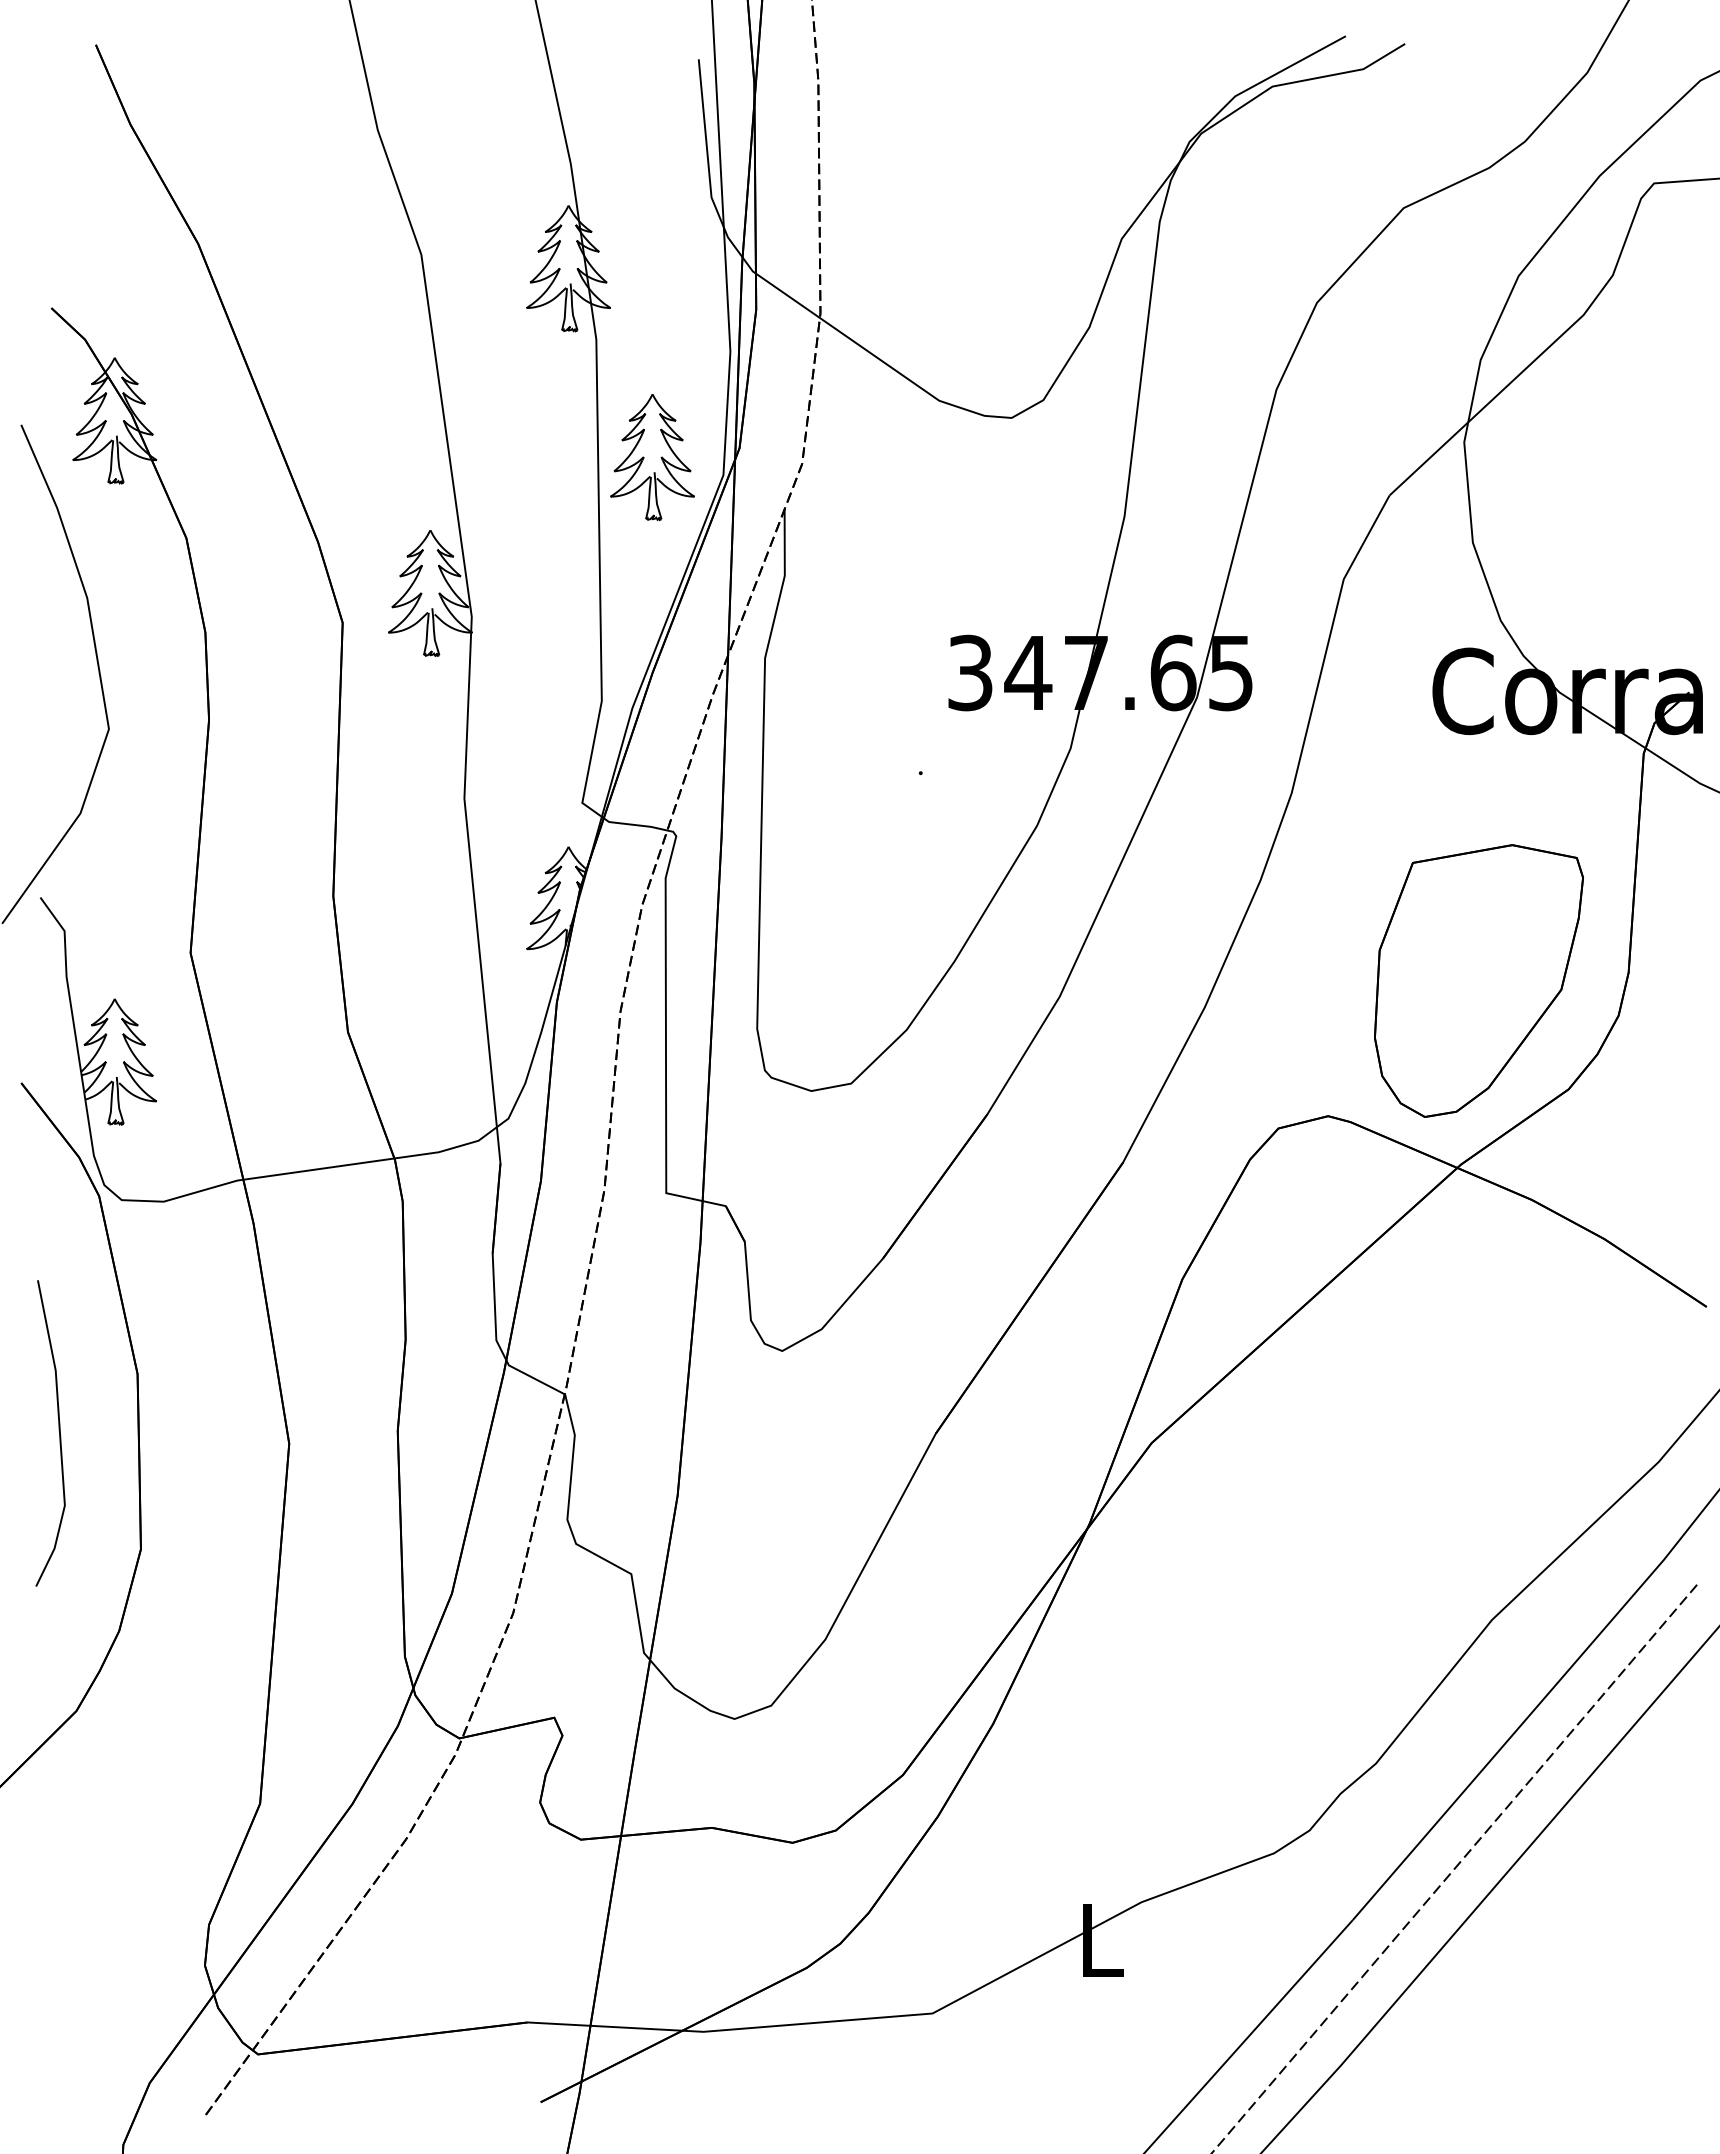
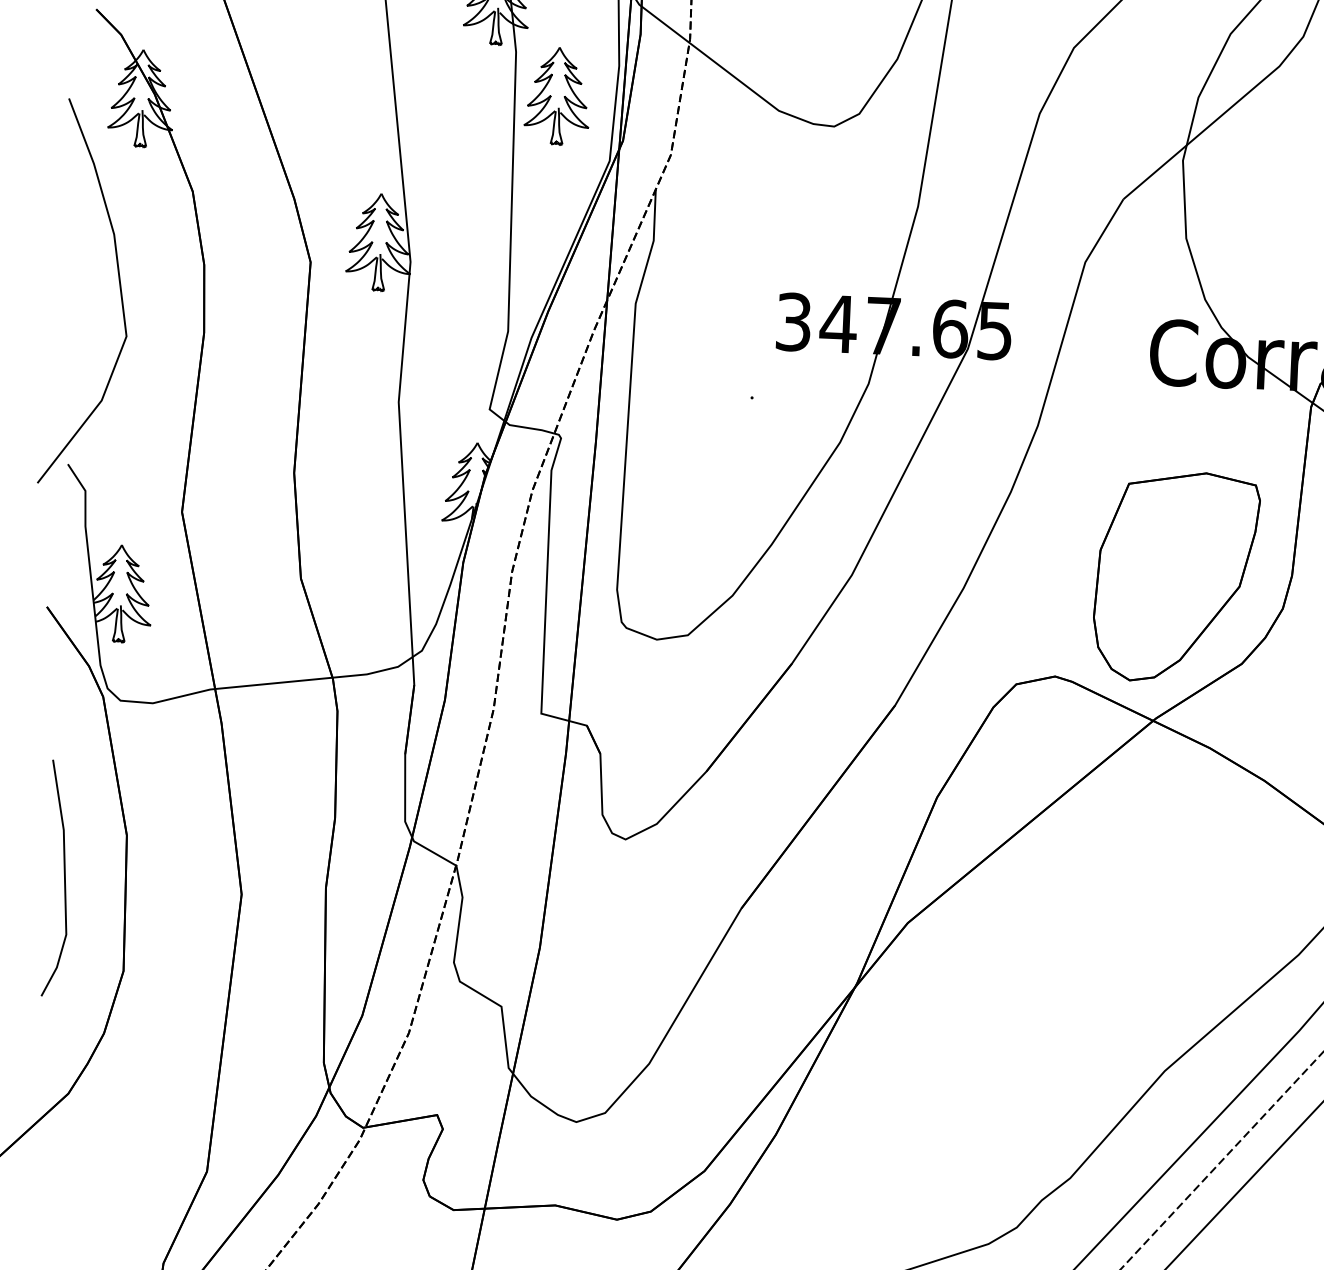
part: (652, 457) -> (557, 96), moved

